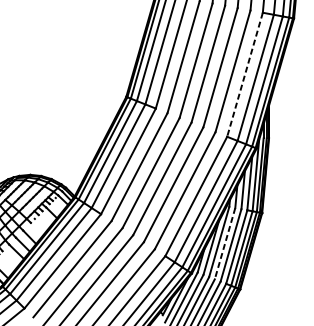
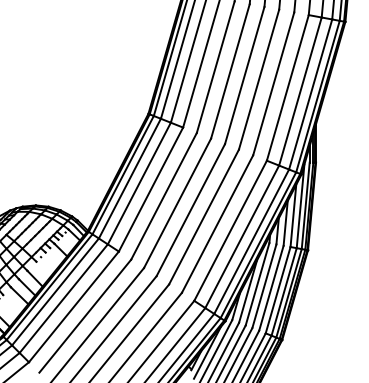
line: (244, 74) -> (287, 87), dashed -> solid
line: (225, 243) -> (264, 286), dashed -> solid

